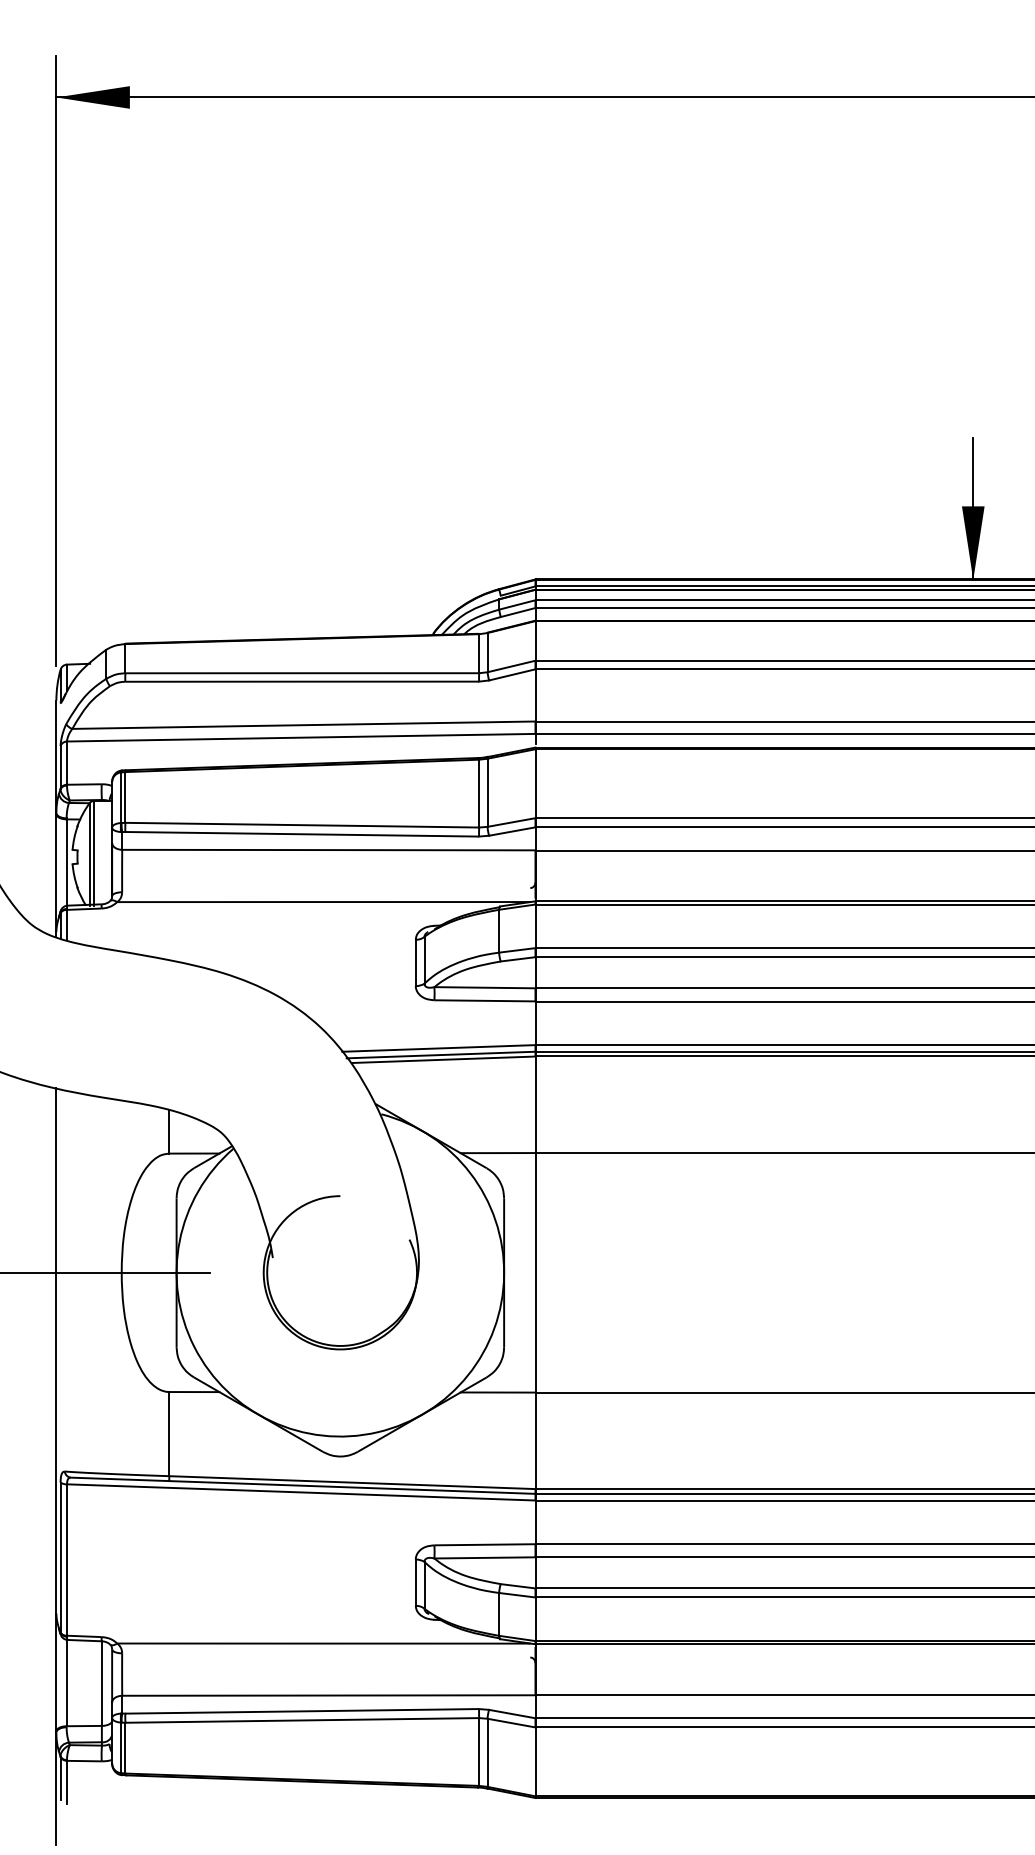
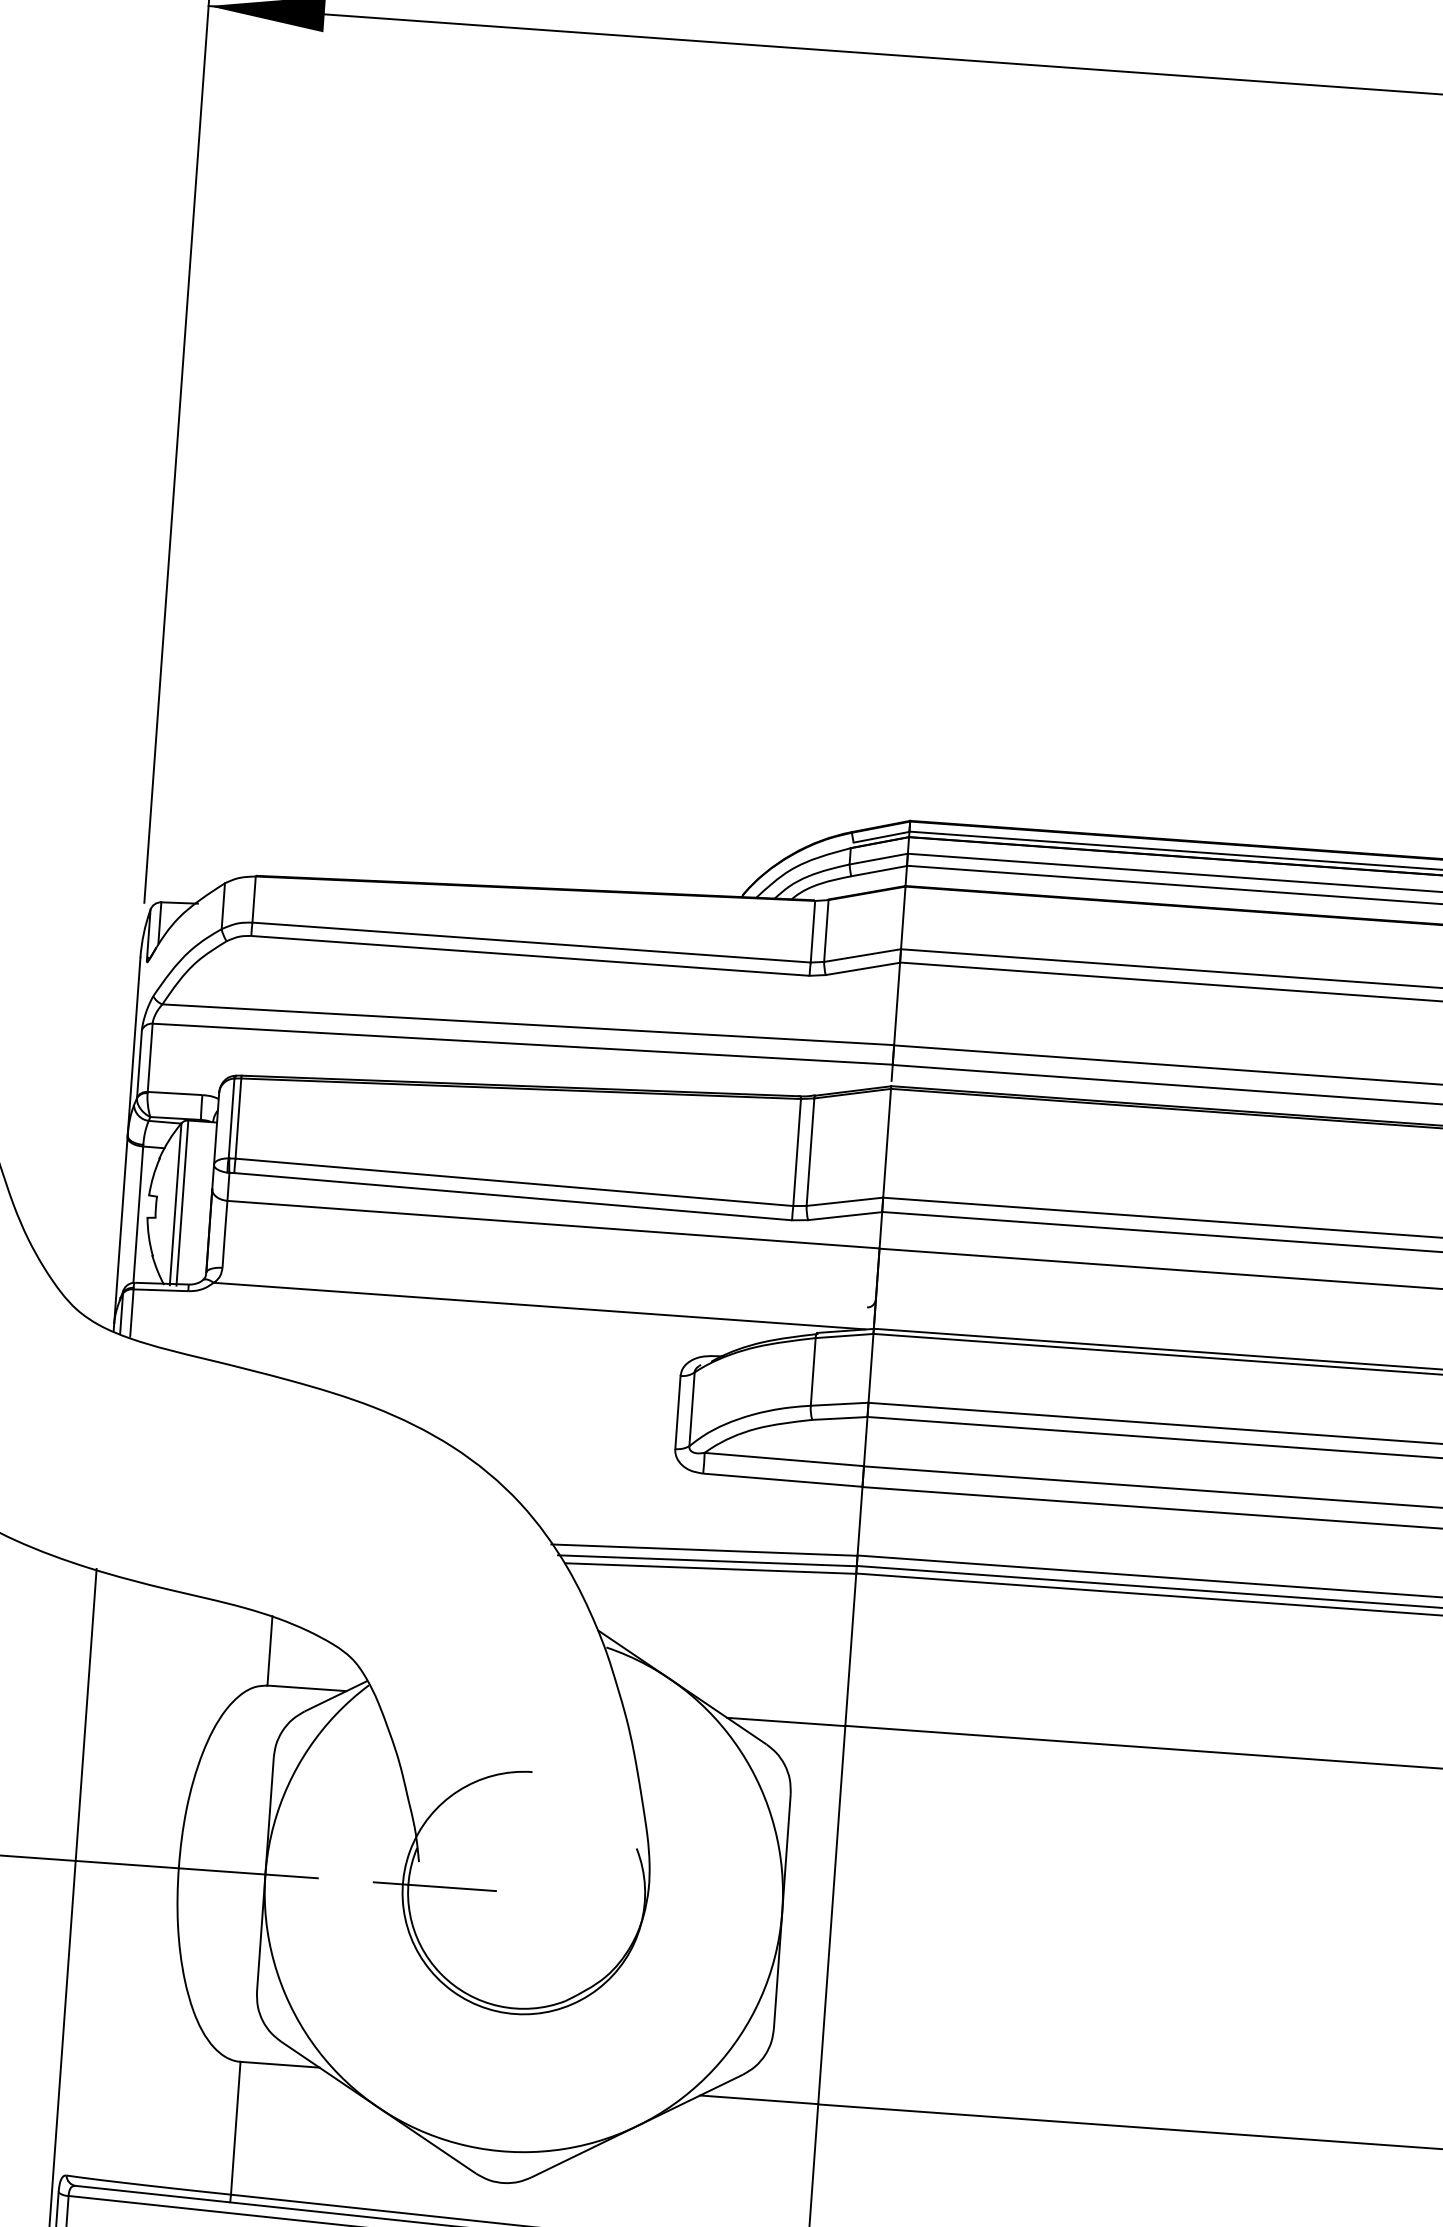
line: (283, 1272) -> (434, 1886), added

